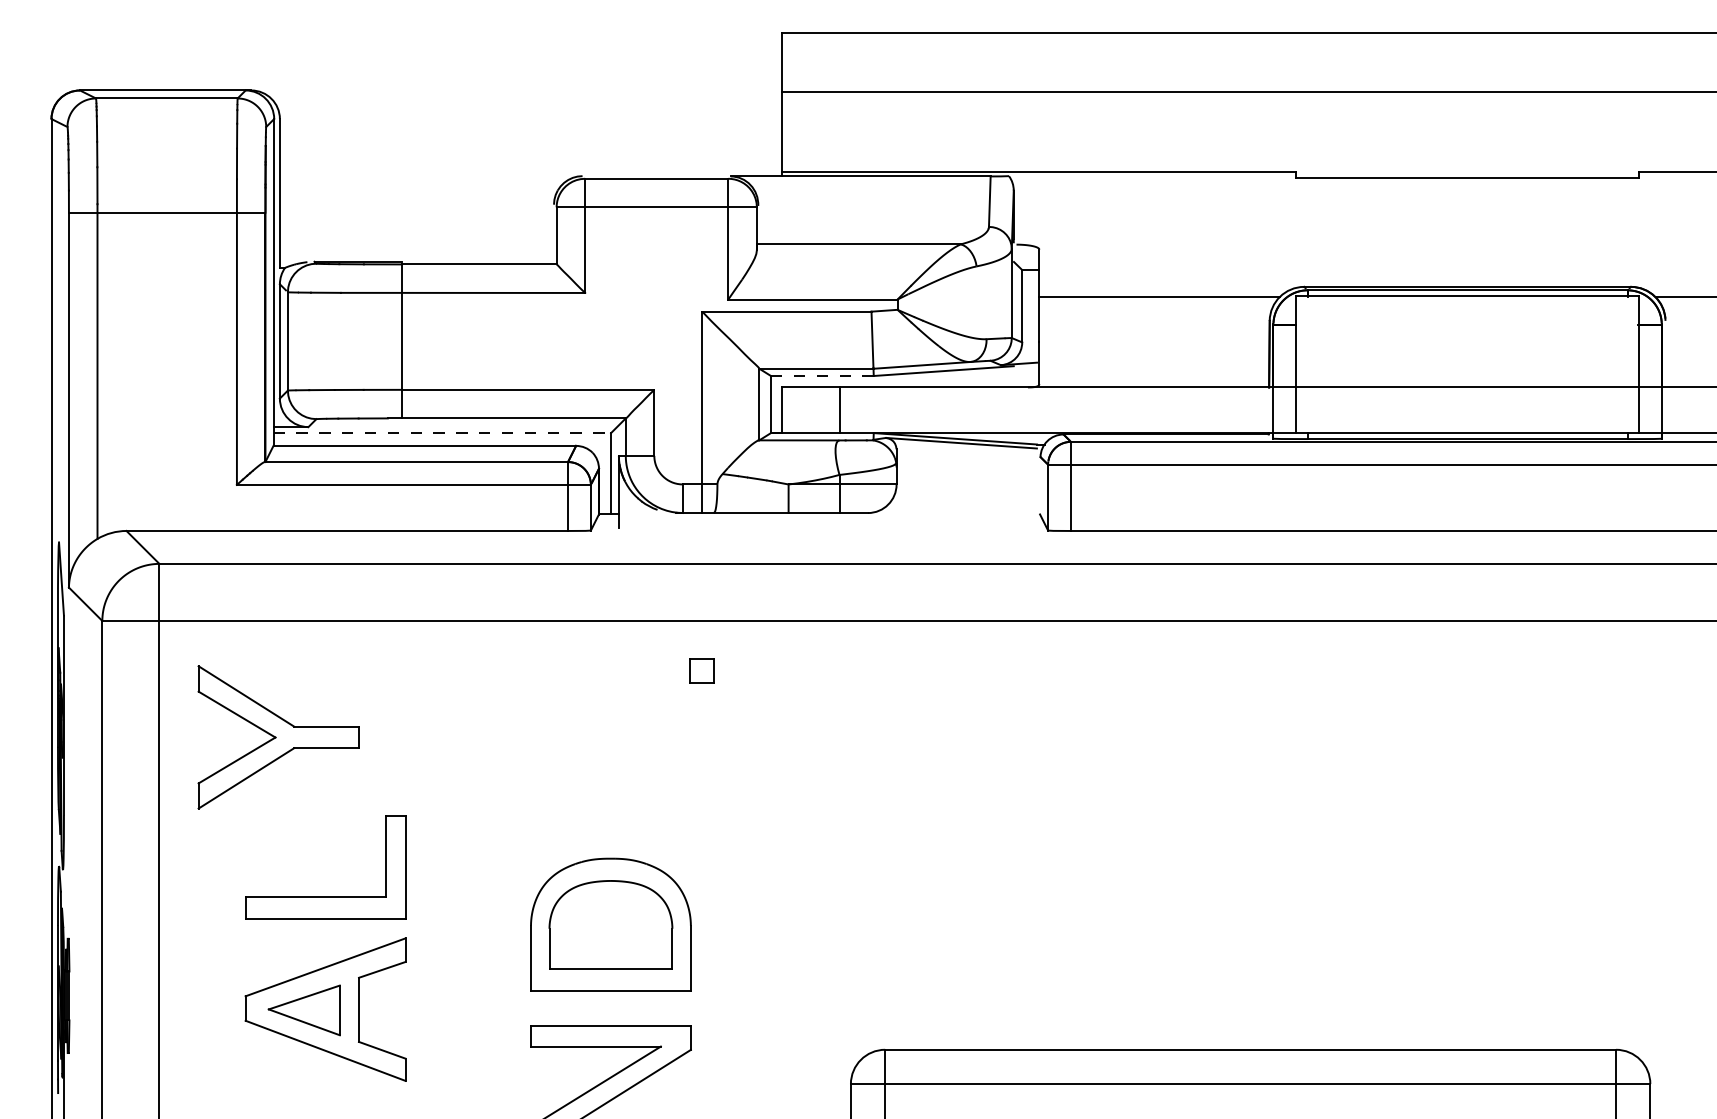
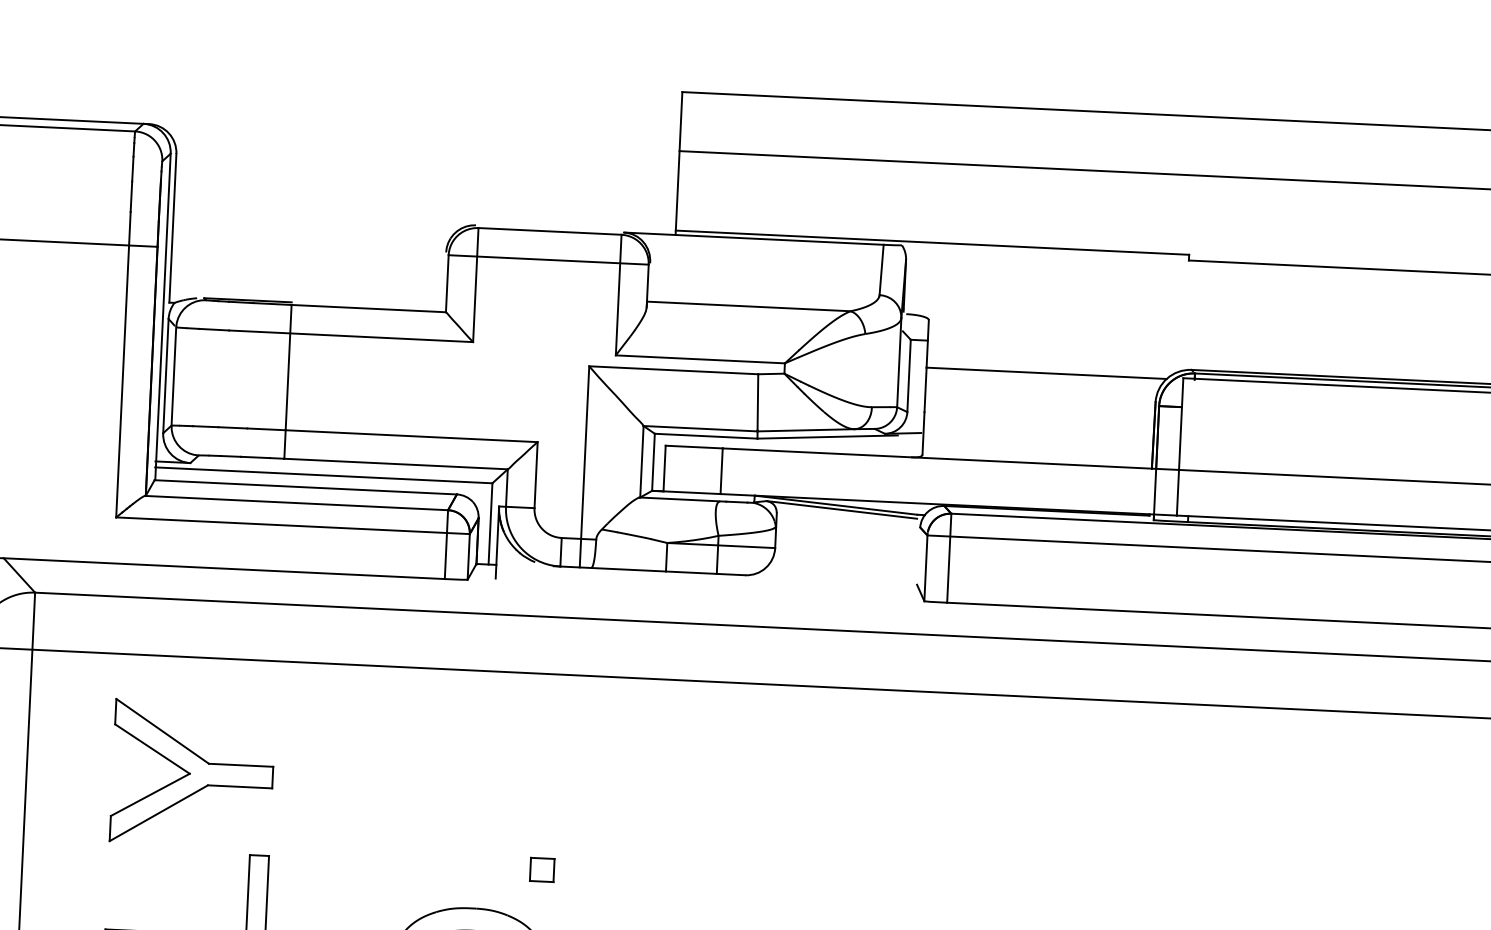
line: (821, 376) -> (705, 436), dashed -> solid
line: (442, 433) -> (323, 475), dashed -> solid
part: (701, 670) -> (541, 869), moved
part: (278, 737) -> (192, 773), moved

